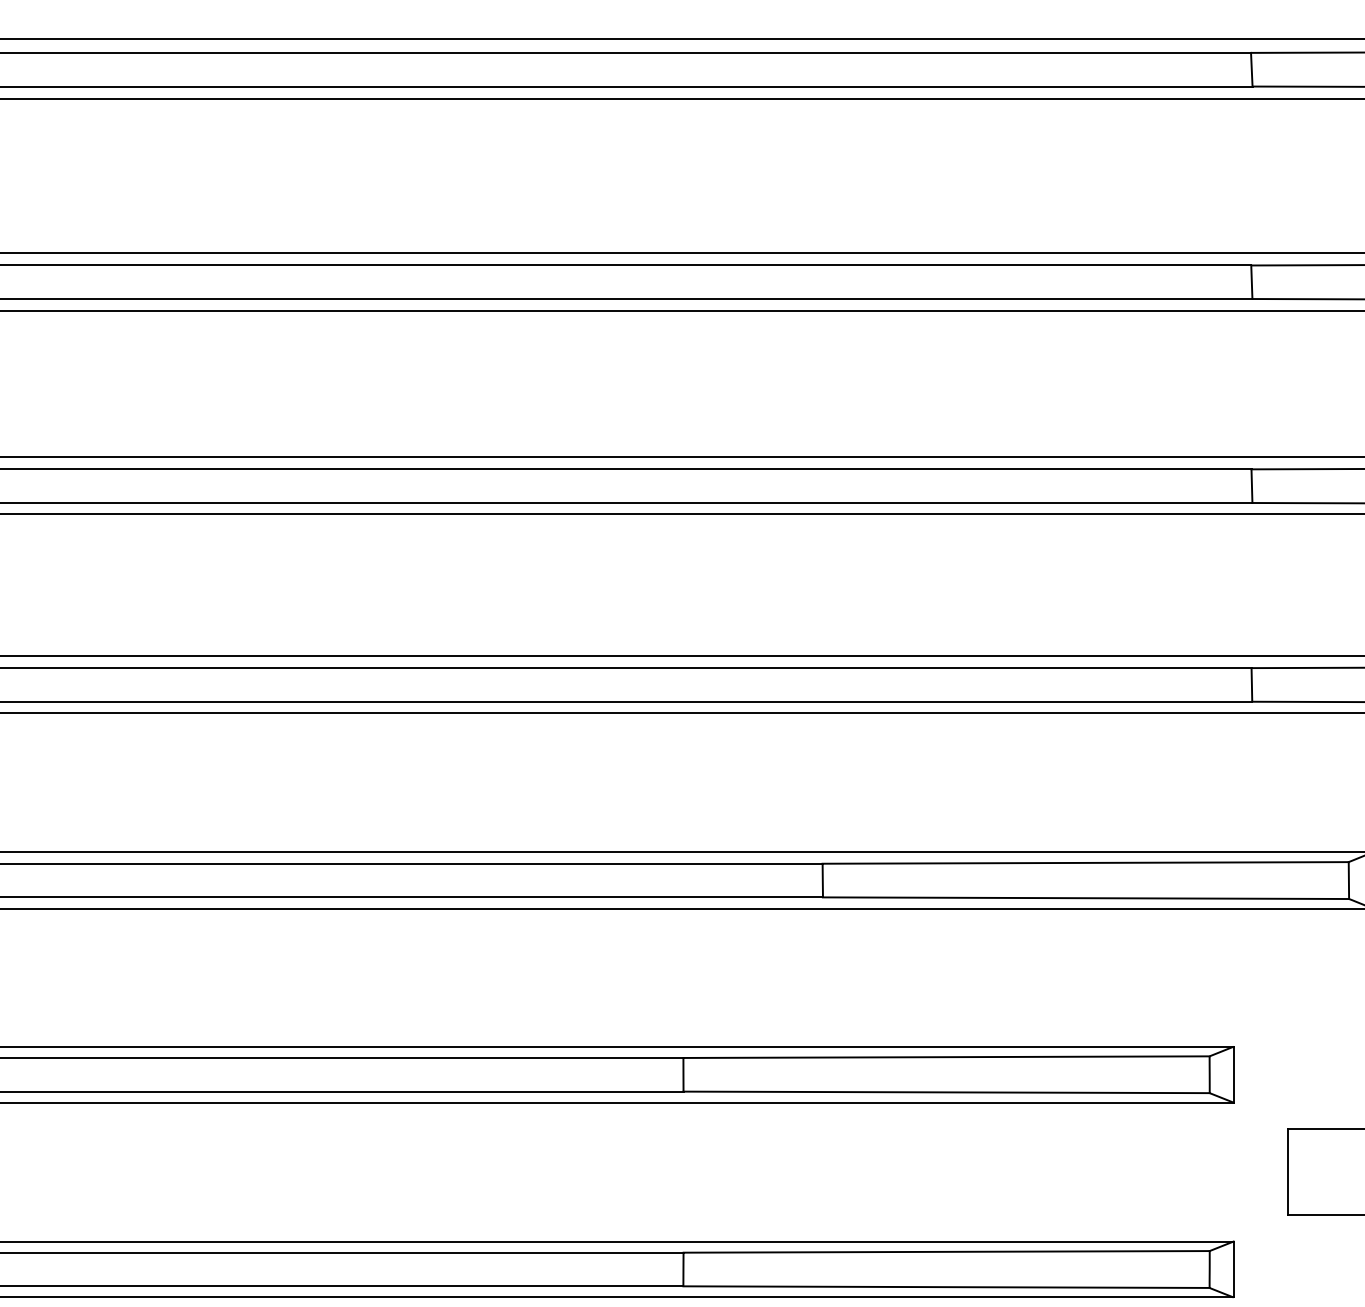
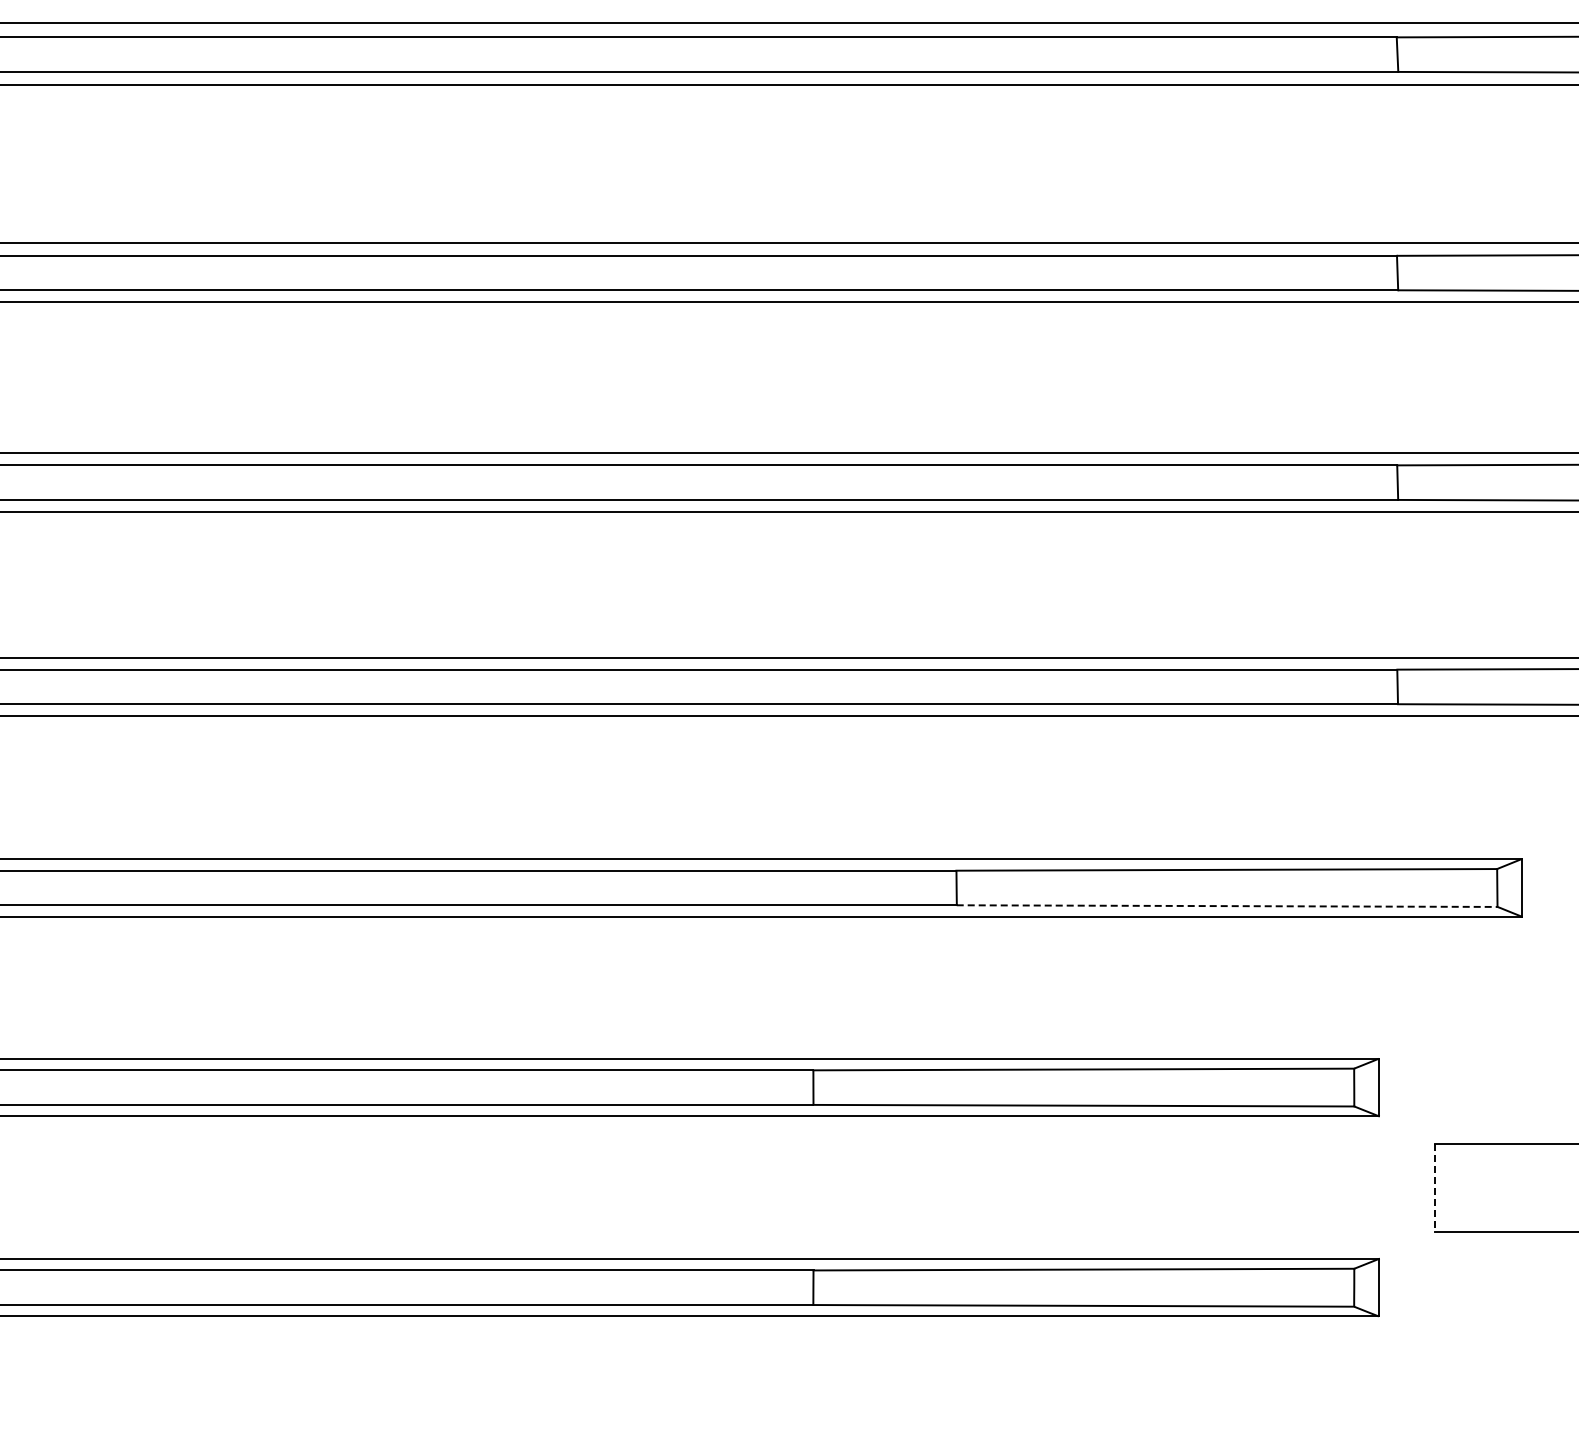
line: (1086, 898) -> (1227, 906), solid -> dashed
line: (1287, 1171) -> (1434, 1187), solid -> dashed

